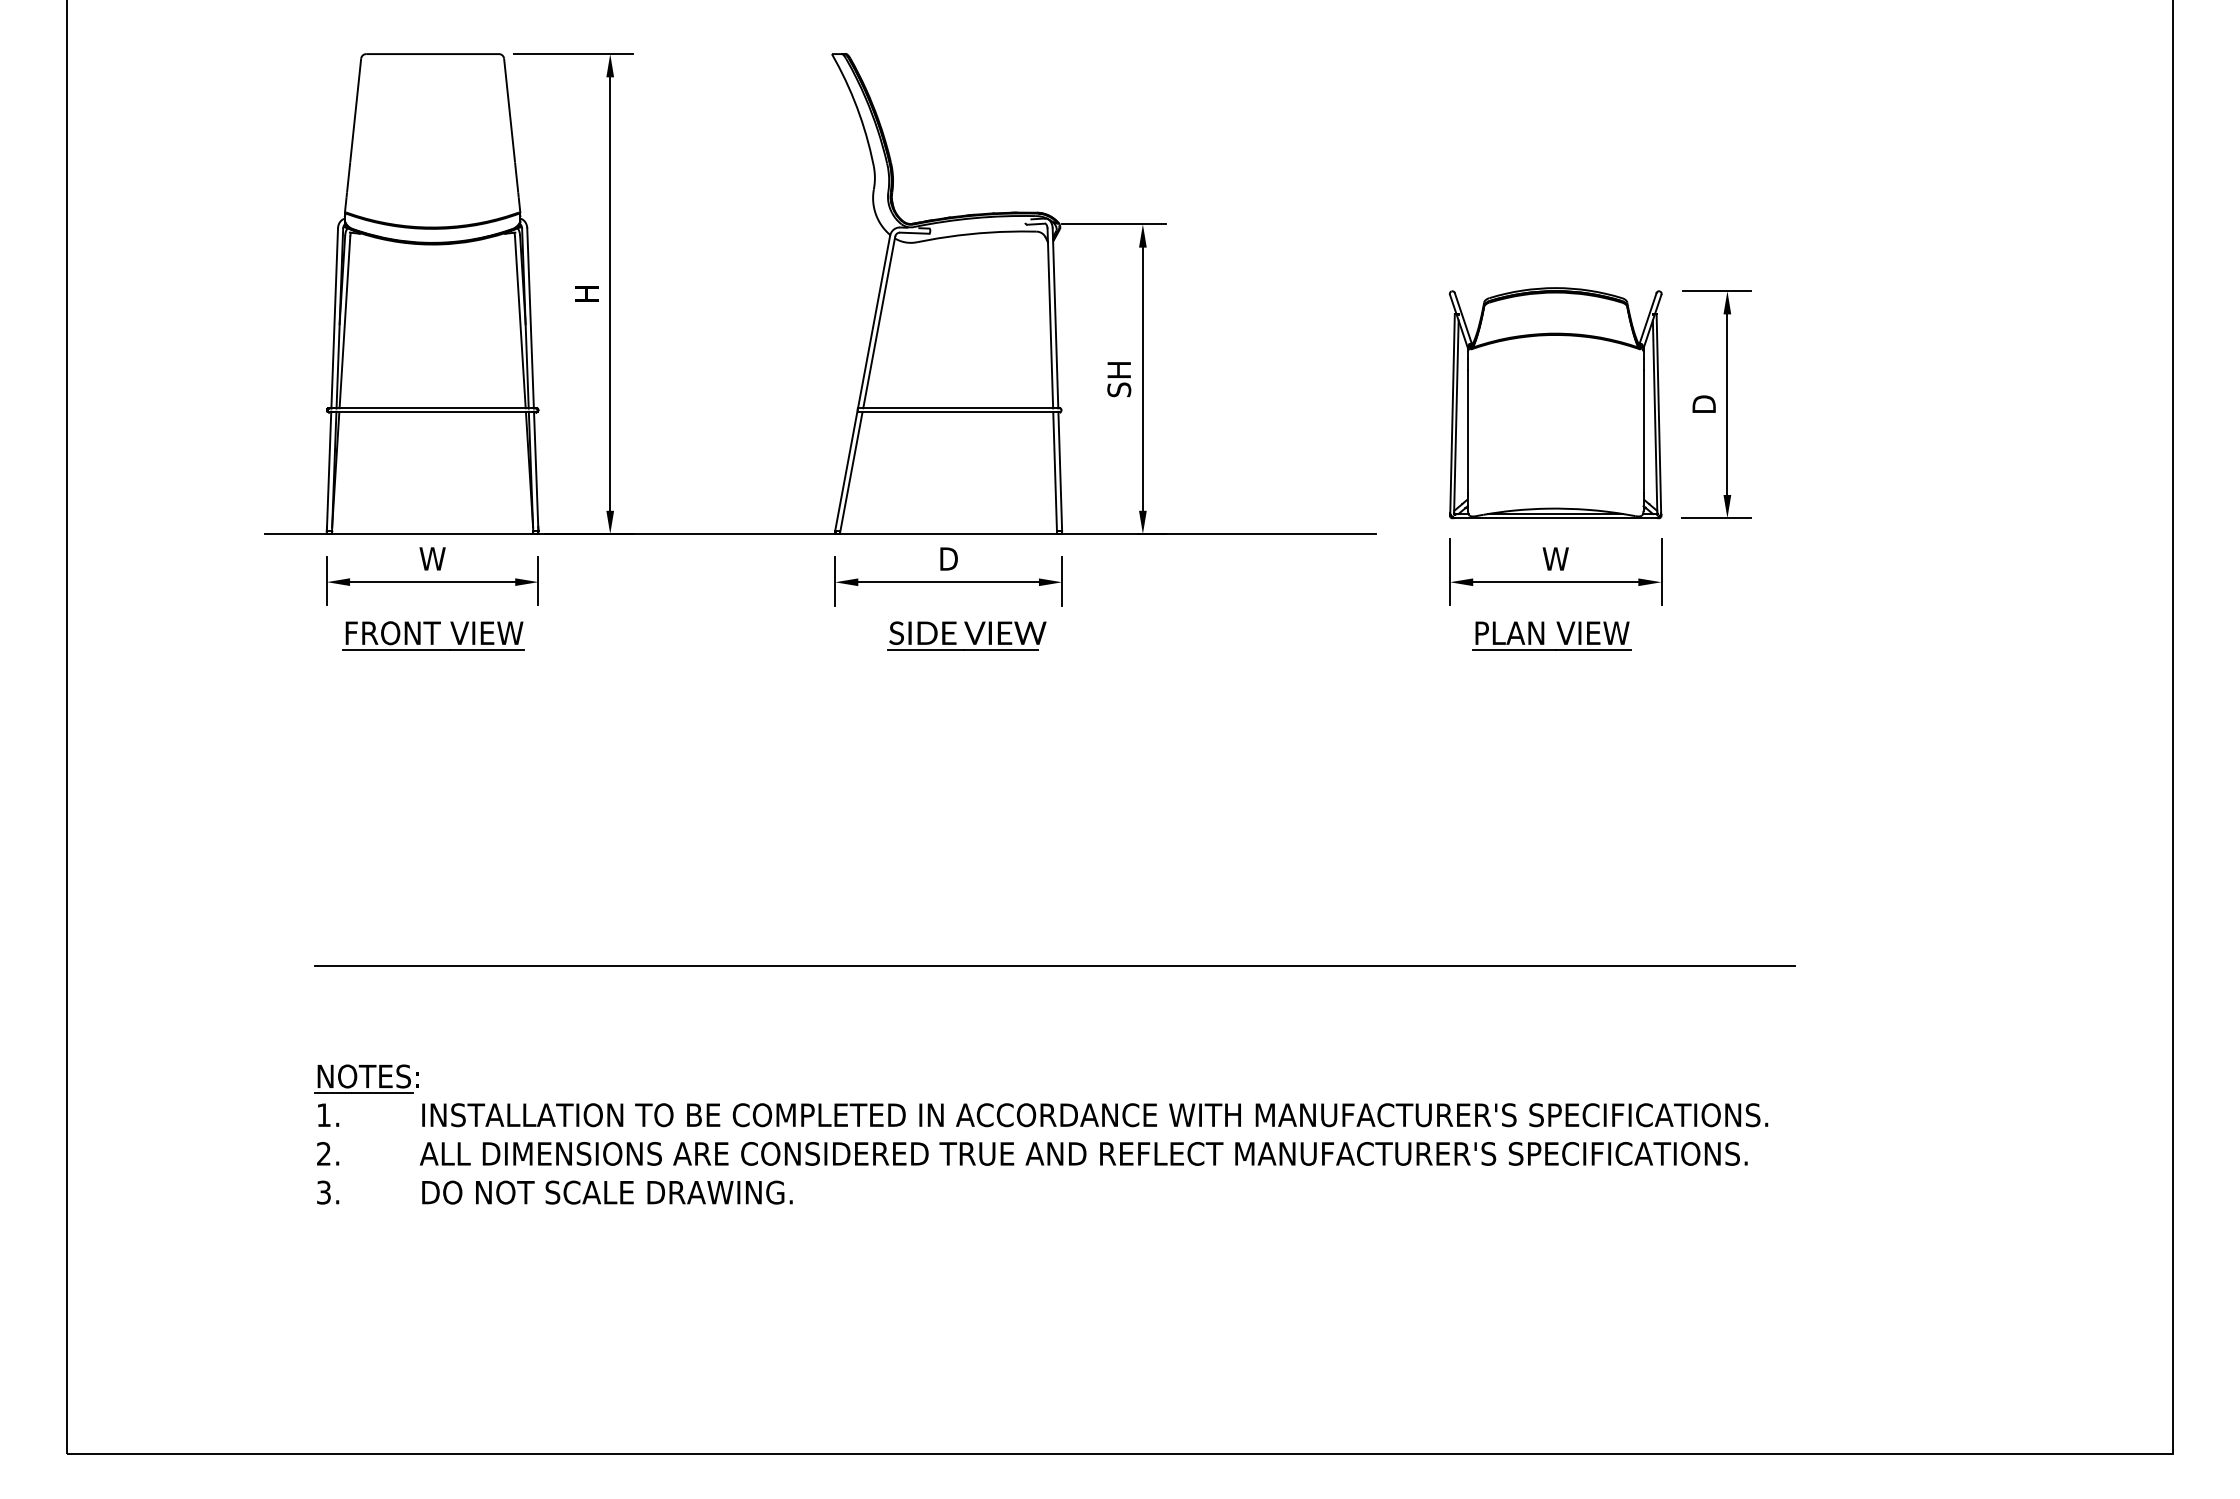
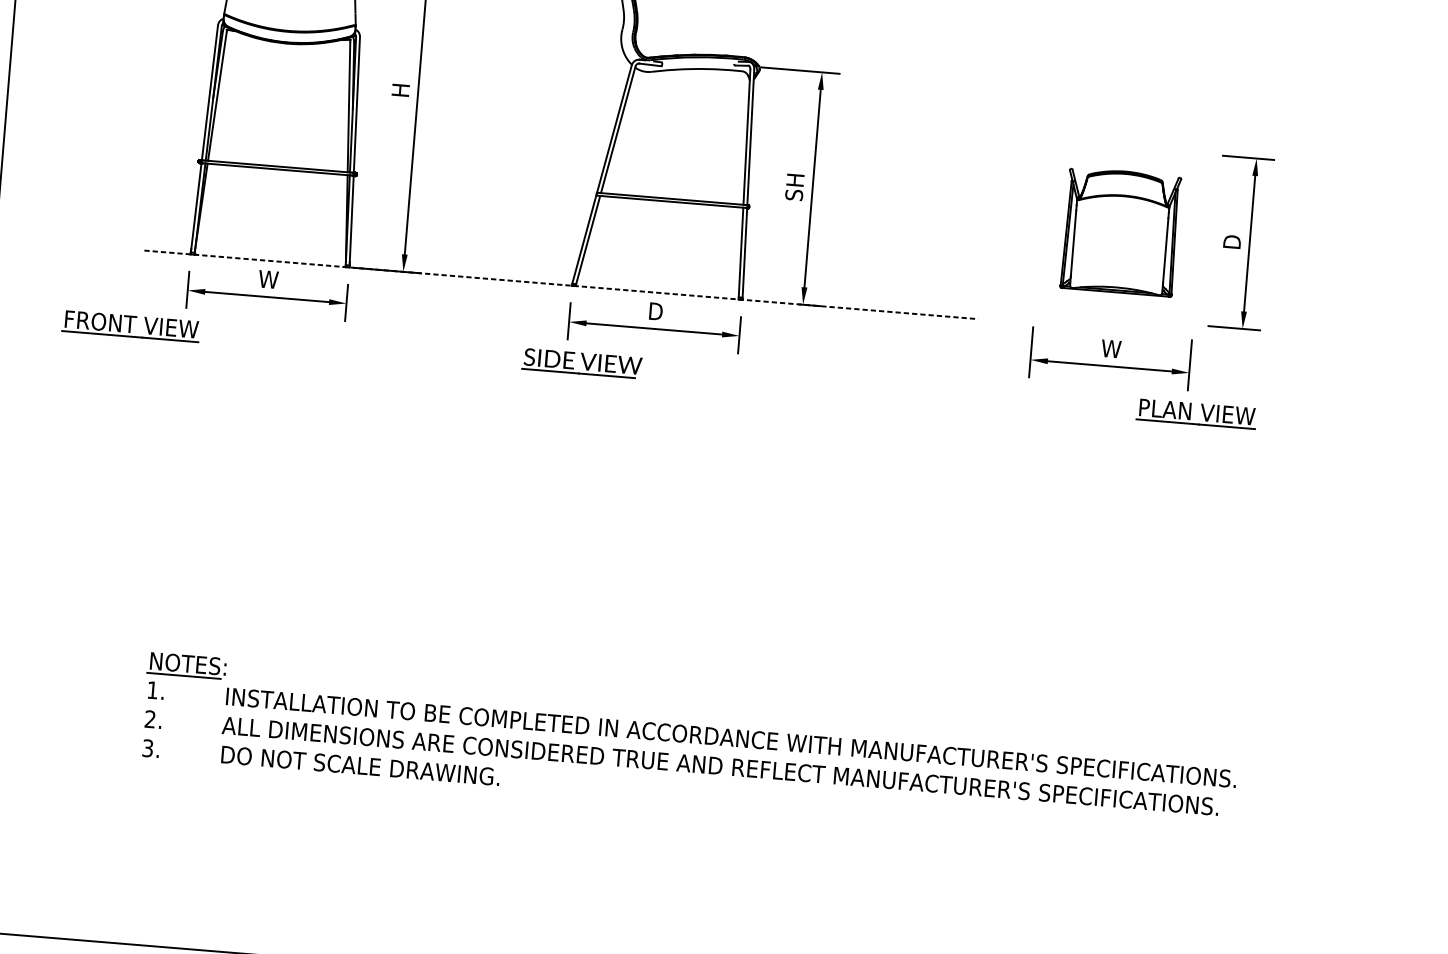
part: (1555, 403) -> (1120, 232), size x0.7
line: (820, 534) -> (561, 285), solid -> dashed
part: (433, 635) -> (130, 326), moved
part: (966, 635) -> (581, 363), moved
part: (1544, 635) -> (1191, 413), moved
line: (1054, 965) -> (710, 623), removed

